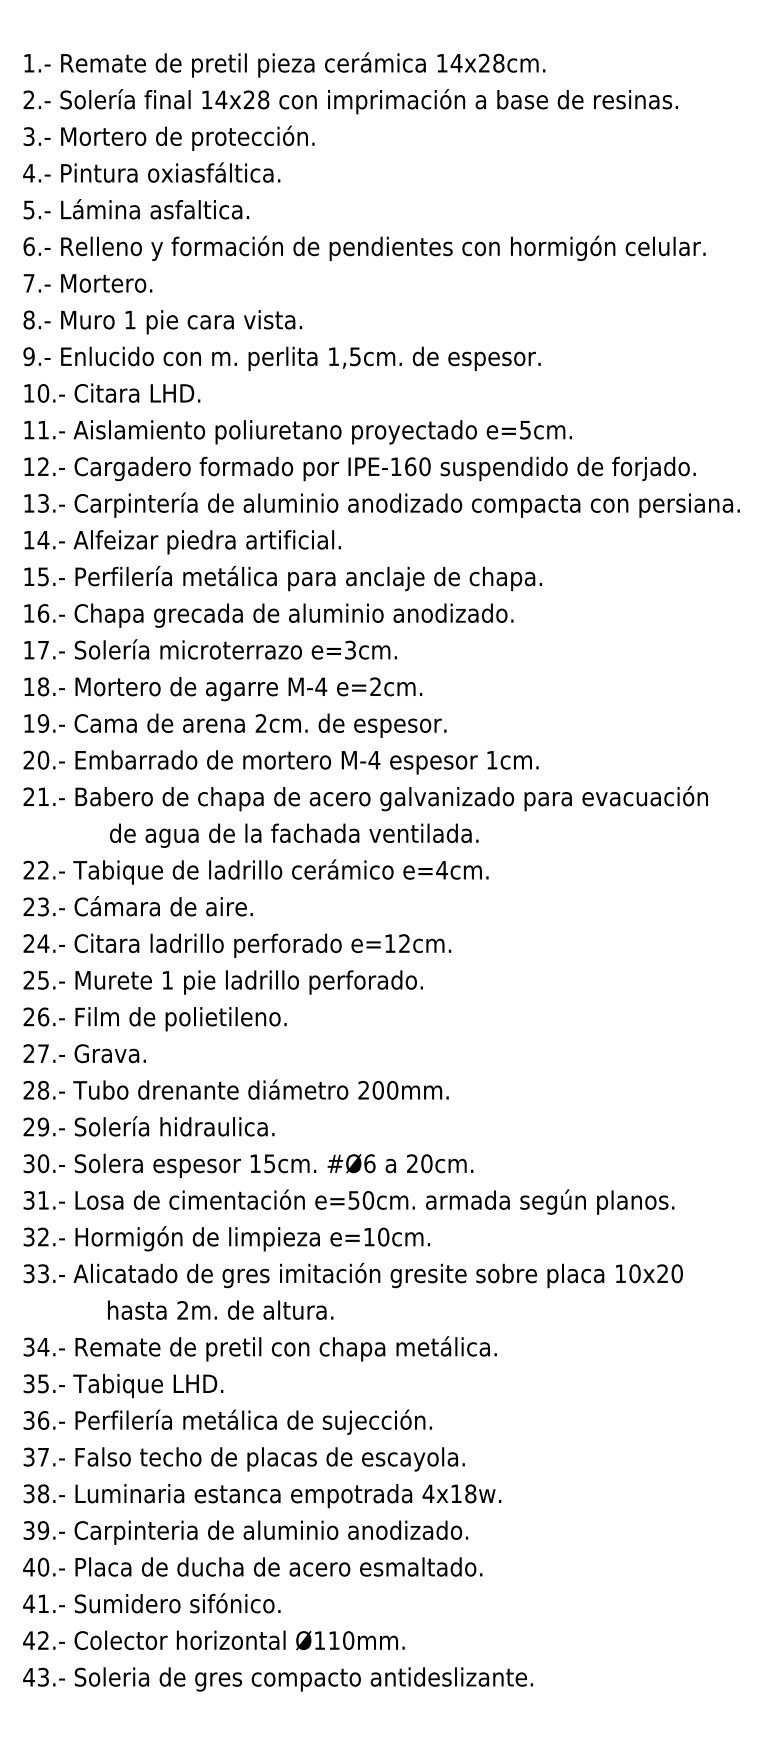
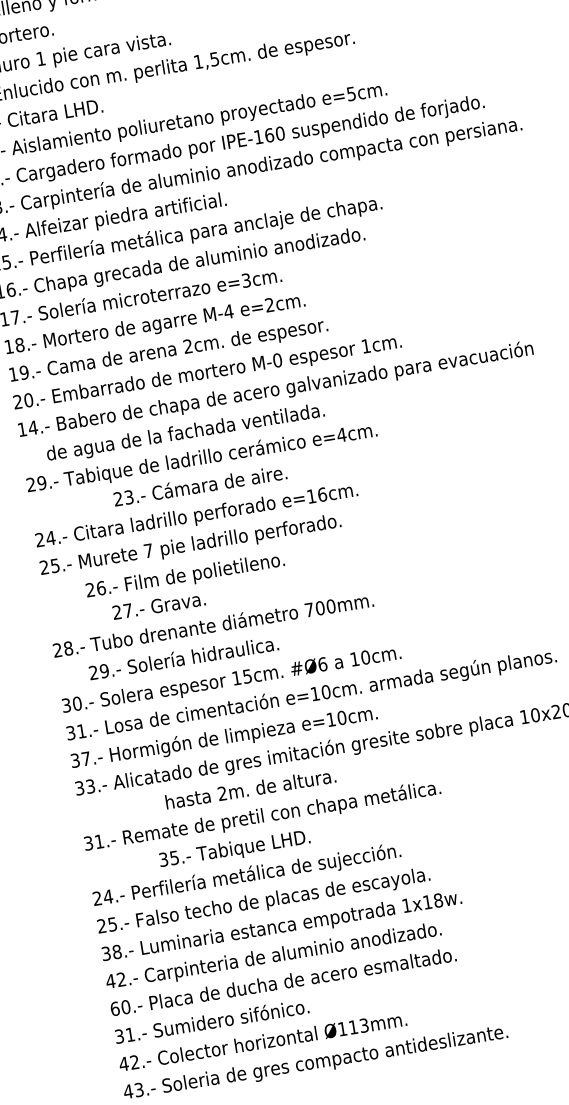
text: (374, 759) -> (277, 359), M-4 -> M-0
text: (36, 796) -> (27, 428), 21.- -> 14.-
text: (294, 835) -> (185, 433), moved
text: (43, 870) -> (42, 483), 22.- -> 29.-
text: (137, 906) -> (199, 485), moved
text: (404, 943) -> (322, 494), e=12cm. -> e=16cm.
text: (167, 980) -> (148, 551), 1 -> 7
text: (154, 1019) -> (185, 576), moved
text: (84, 1053) -> (158, 605), moved
text: (363, 1089) -> (309, 609), 200mm. -> 700mm.
text: (148, 1126) -> (183, 658), moved
text: (412, 1163) -> (354, 659), 20cm. -> 10cm.
text: (353, 1200) -> (314, 694), e=50cm. -> e=10cm.
text: (43, 1236) -> (86, 758), 32.- -> 37.-
text: (220, 1309) -> (250, 788), moved
text: (43, 1347) -> (99, 841), 34.- -> 31.-
text: (123, 1385) -> (234, 849), moved
text: (36, 1420) -> (103, 897), 36.- -> 24.-
text: (35, 1457) -> (106, 925), 37.- -> 25.-
text: (428, 1493) -> (406, 905), 4x18w. -> 1x18w.
text: (36, 1530) -> (116, 980), 39.- -> 42.-
text: (29, 1566) -> (115, 1008), 40.- -> 60.-
text: (29, 1603) -> (119, 1036), 41.- -> 31.-
text: (348, 1640) -> (364, 1025), Ø110mm. -> Ø113mm.

